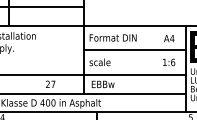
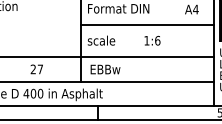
text: (169, 62) -> (153, 40), moved

